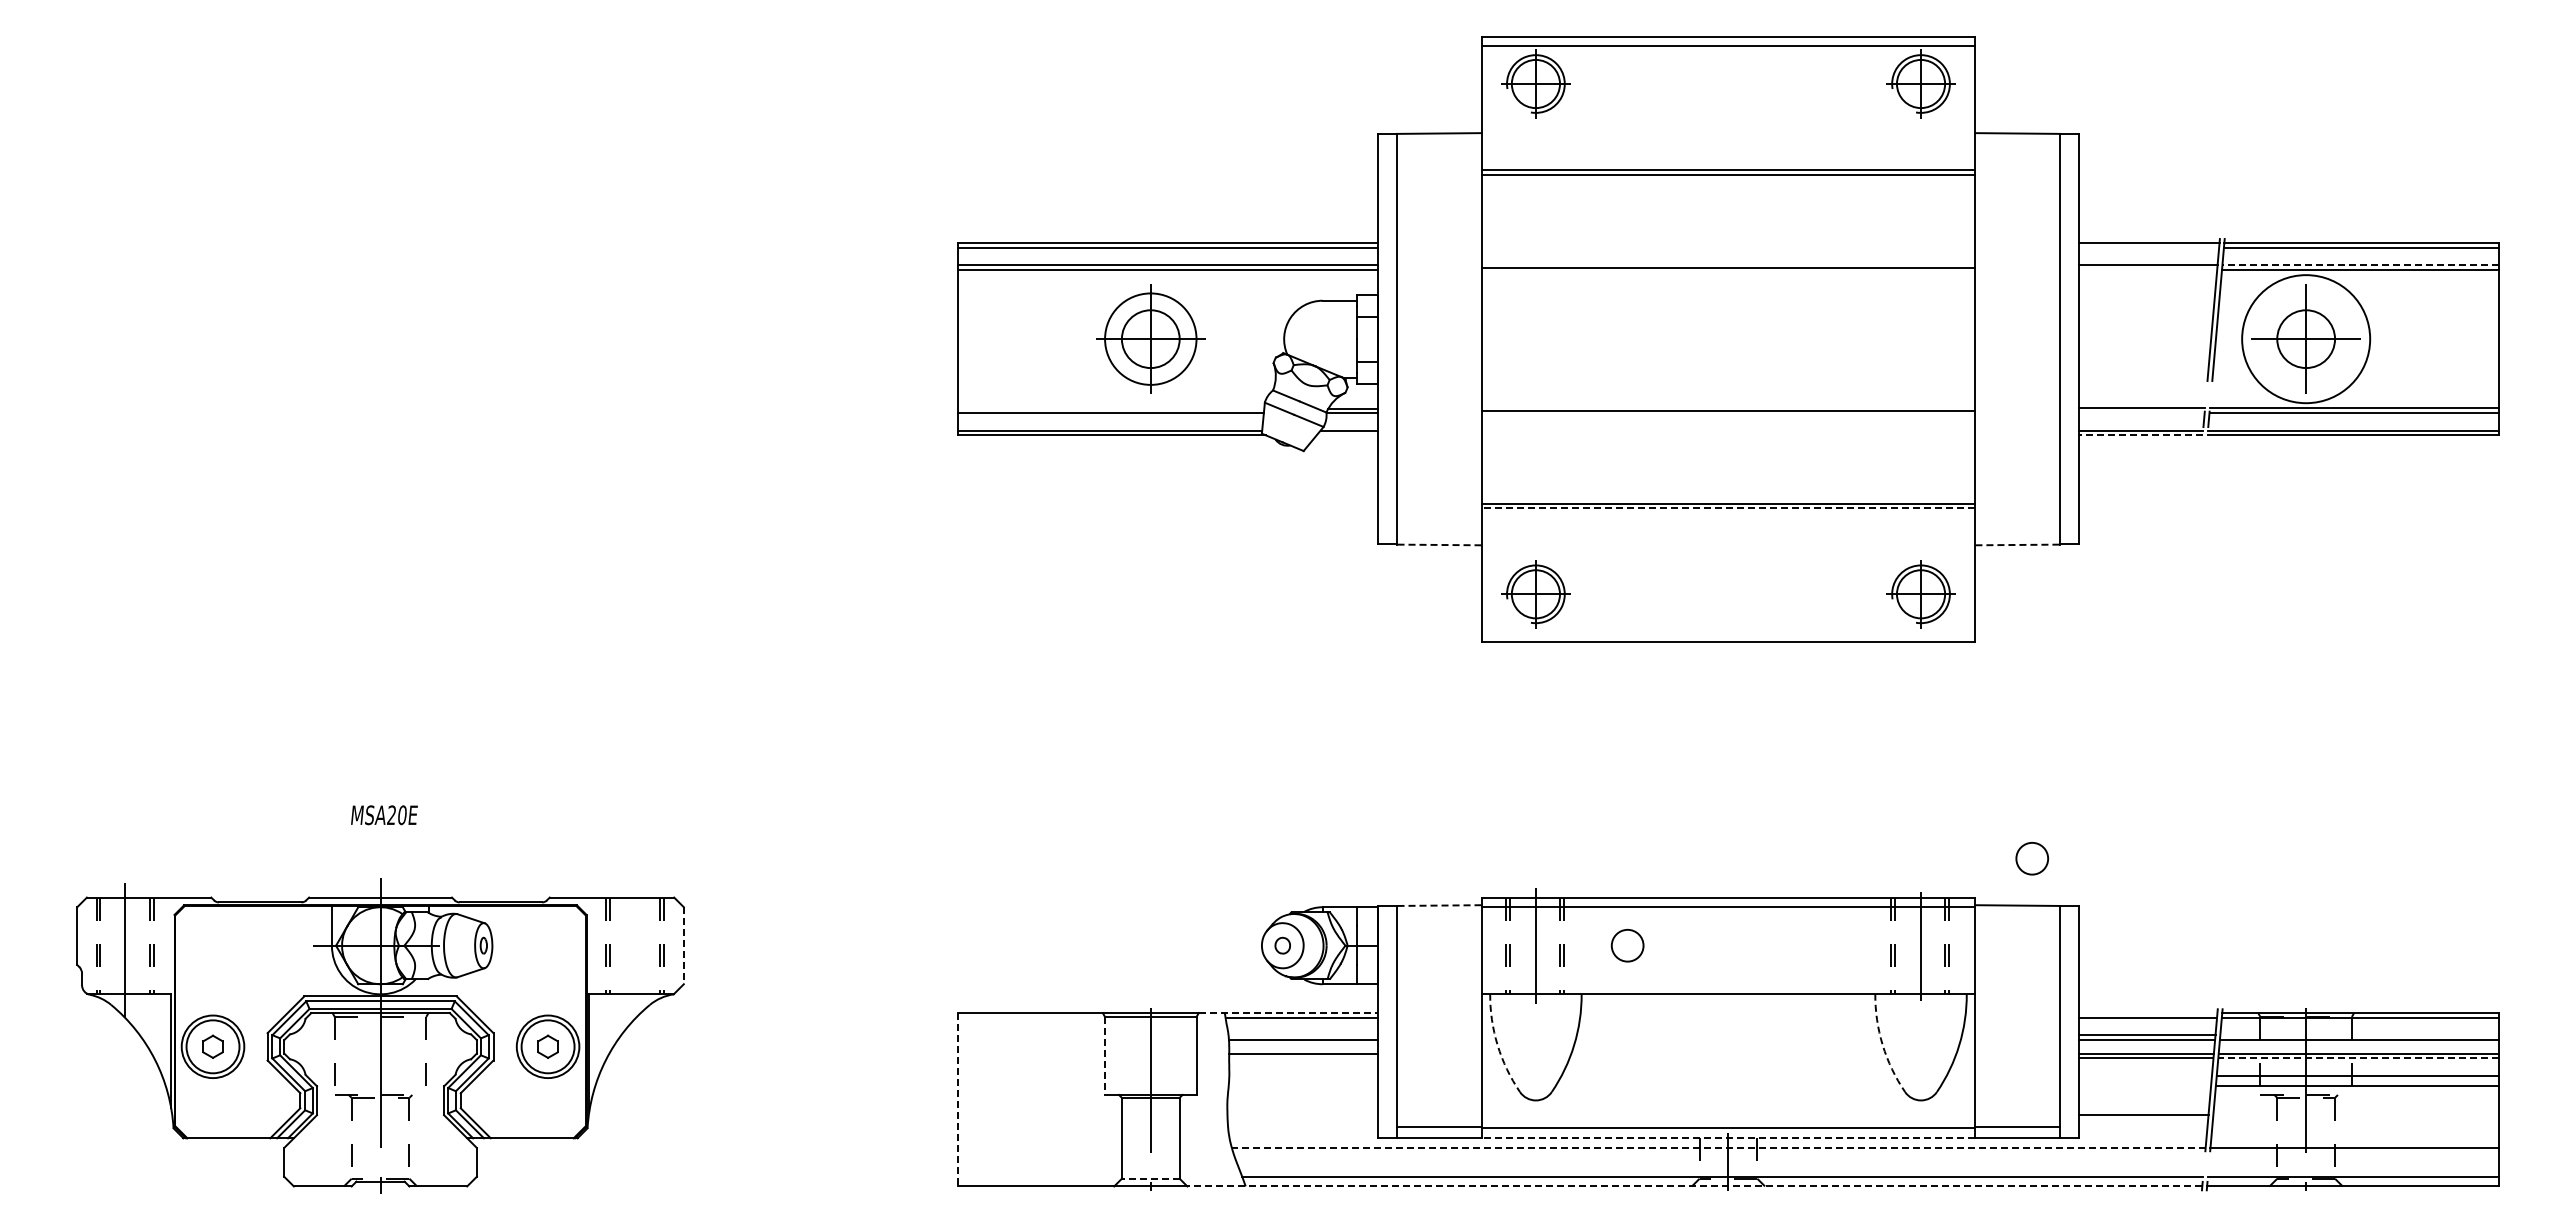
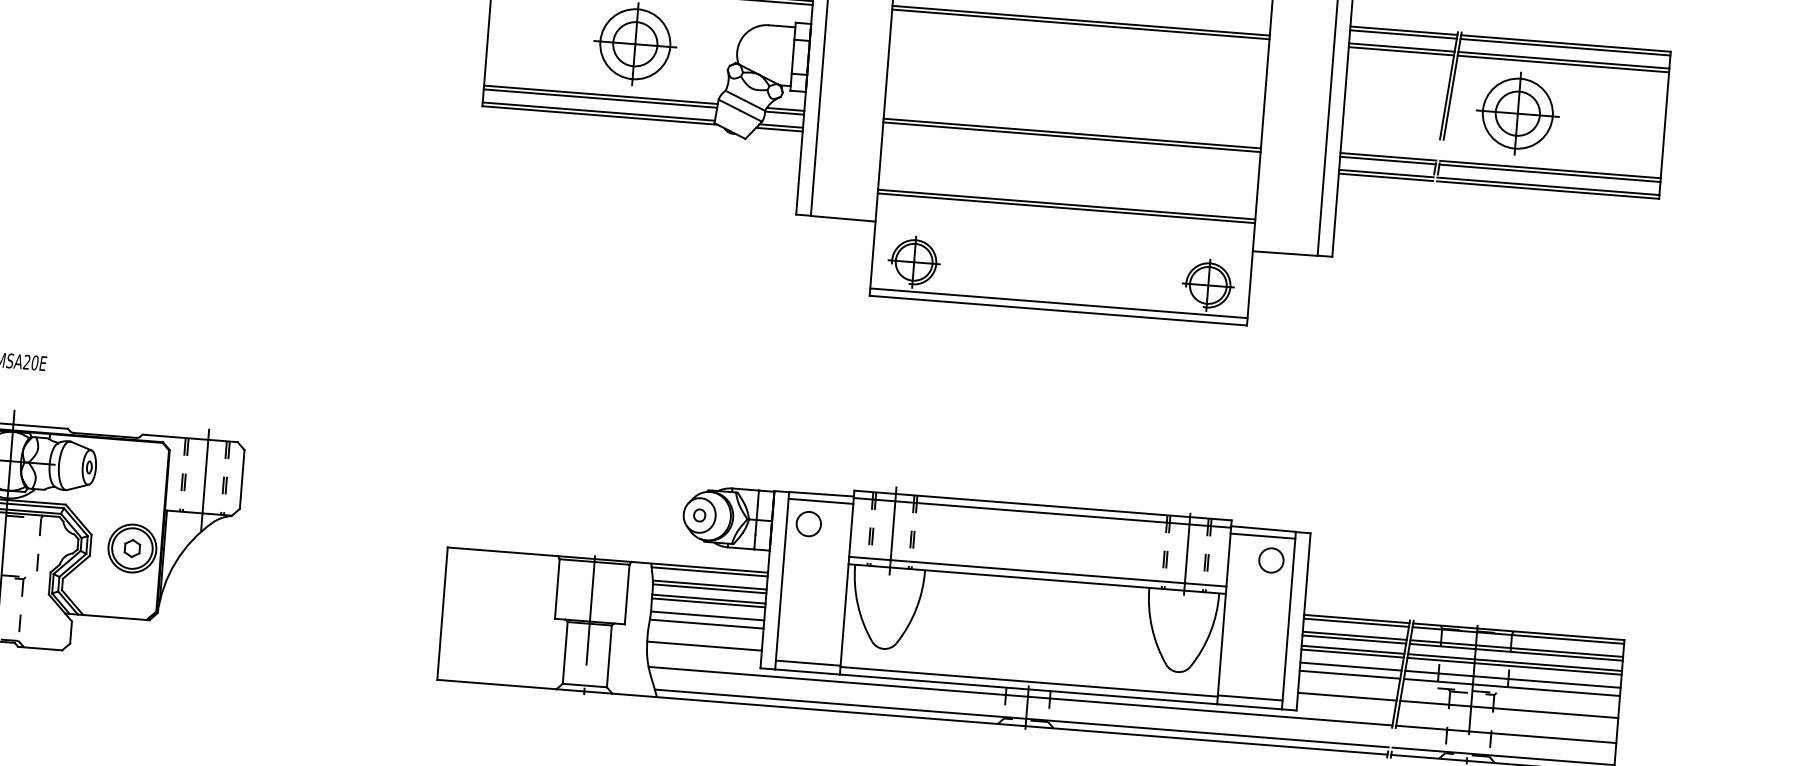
line: (2149, 247) -> (1403, 34), added
line: (1728, 262) -> (1081, 20), added
line: (2360, 264) -> (1563, 59), dashed -> solid
line: (2148, 269) -> (1401, 51), added
circle: (2305, 338) -> (1517, 113), size x0.71
line: (1111, 408) -> (601, 94), added
line: (2141, 413) -> (1387, 160), added
line: (1728, 415) -> (1072, 137), added
line: (1346, 435) -> (779, 129), added
line: (2141, 435) -> (1386, 177), dashed -> solid
line: (1728, 508) -> (1066, 208), dashed -> solid
line: (1438, 544) -> (842, 218), dashed -> solid
line: (2018, 544) -> (1285, 253), dashed -> solid
line: (1728, 632) -> (1058, 303), added
circle: (2031, 858) -> (1270, 560), moved
line: (1438, 905) -> (821, 494), dashed -> solid
line: (1438, 914) -> (820, 501), added
line: (2017, 914) -> (1262, 535), added
line: (683, 945) -> (241, 479), dashed -> solid
circle: (1627, 945) -> (808, 523), moved
line: (635, 950) -> (204, 480), added
line: (1728, 984) -> (1037, 571), added
line: (1288, 1013) -> (699, 567), dashed -> solid
line: (2148, 1013) -> (1356, 619), added
line: (1302, 1035) -> (709, 585), added
line: (2359, 1035) -> (1516, 648), added
arc: (1497, 1045) -> (857, 604), dashed -> solid
arc: (1882, 1045) -> (1151, 627), dashed -> solid
line: (1105, 1055) -> (557, 588), dashed -> solid
line: (1303, 1058) -> (708, 602), added
line: (2358, 1058) -> (1514, 666), dashed -> solid
line: (1303, 1075) -> (707, 615), added
line: (2145, 1075) -> (1350, 666), added
line: (1302, 1086) -> (706, 624), added
line: (2145, 1086) -> (1350, 674), added
line: (958, 1099) -> (442, 613), dashed -> solid
line: (1302, 1115) -> (704, 646), added
line: (2355, 1115) -> (1508, 709), added
line: (1728, 1138) -> (1028, 689), dashed -> solid
line: (1718, 1147) -> (1020, 695), dashed -> solid
line: (1150, 1178) -> (584, 685), dashed -> solid
line: (1694, 1186) -> (999, 724), dashed -> solid

